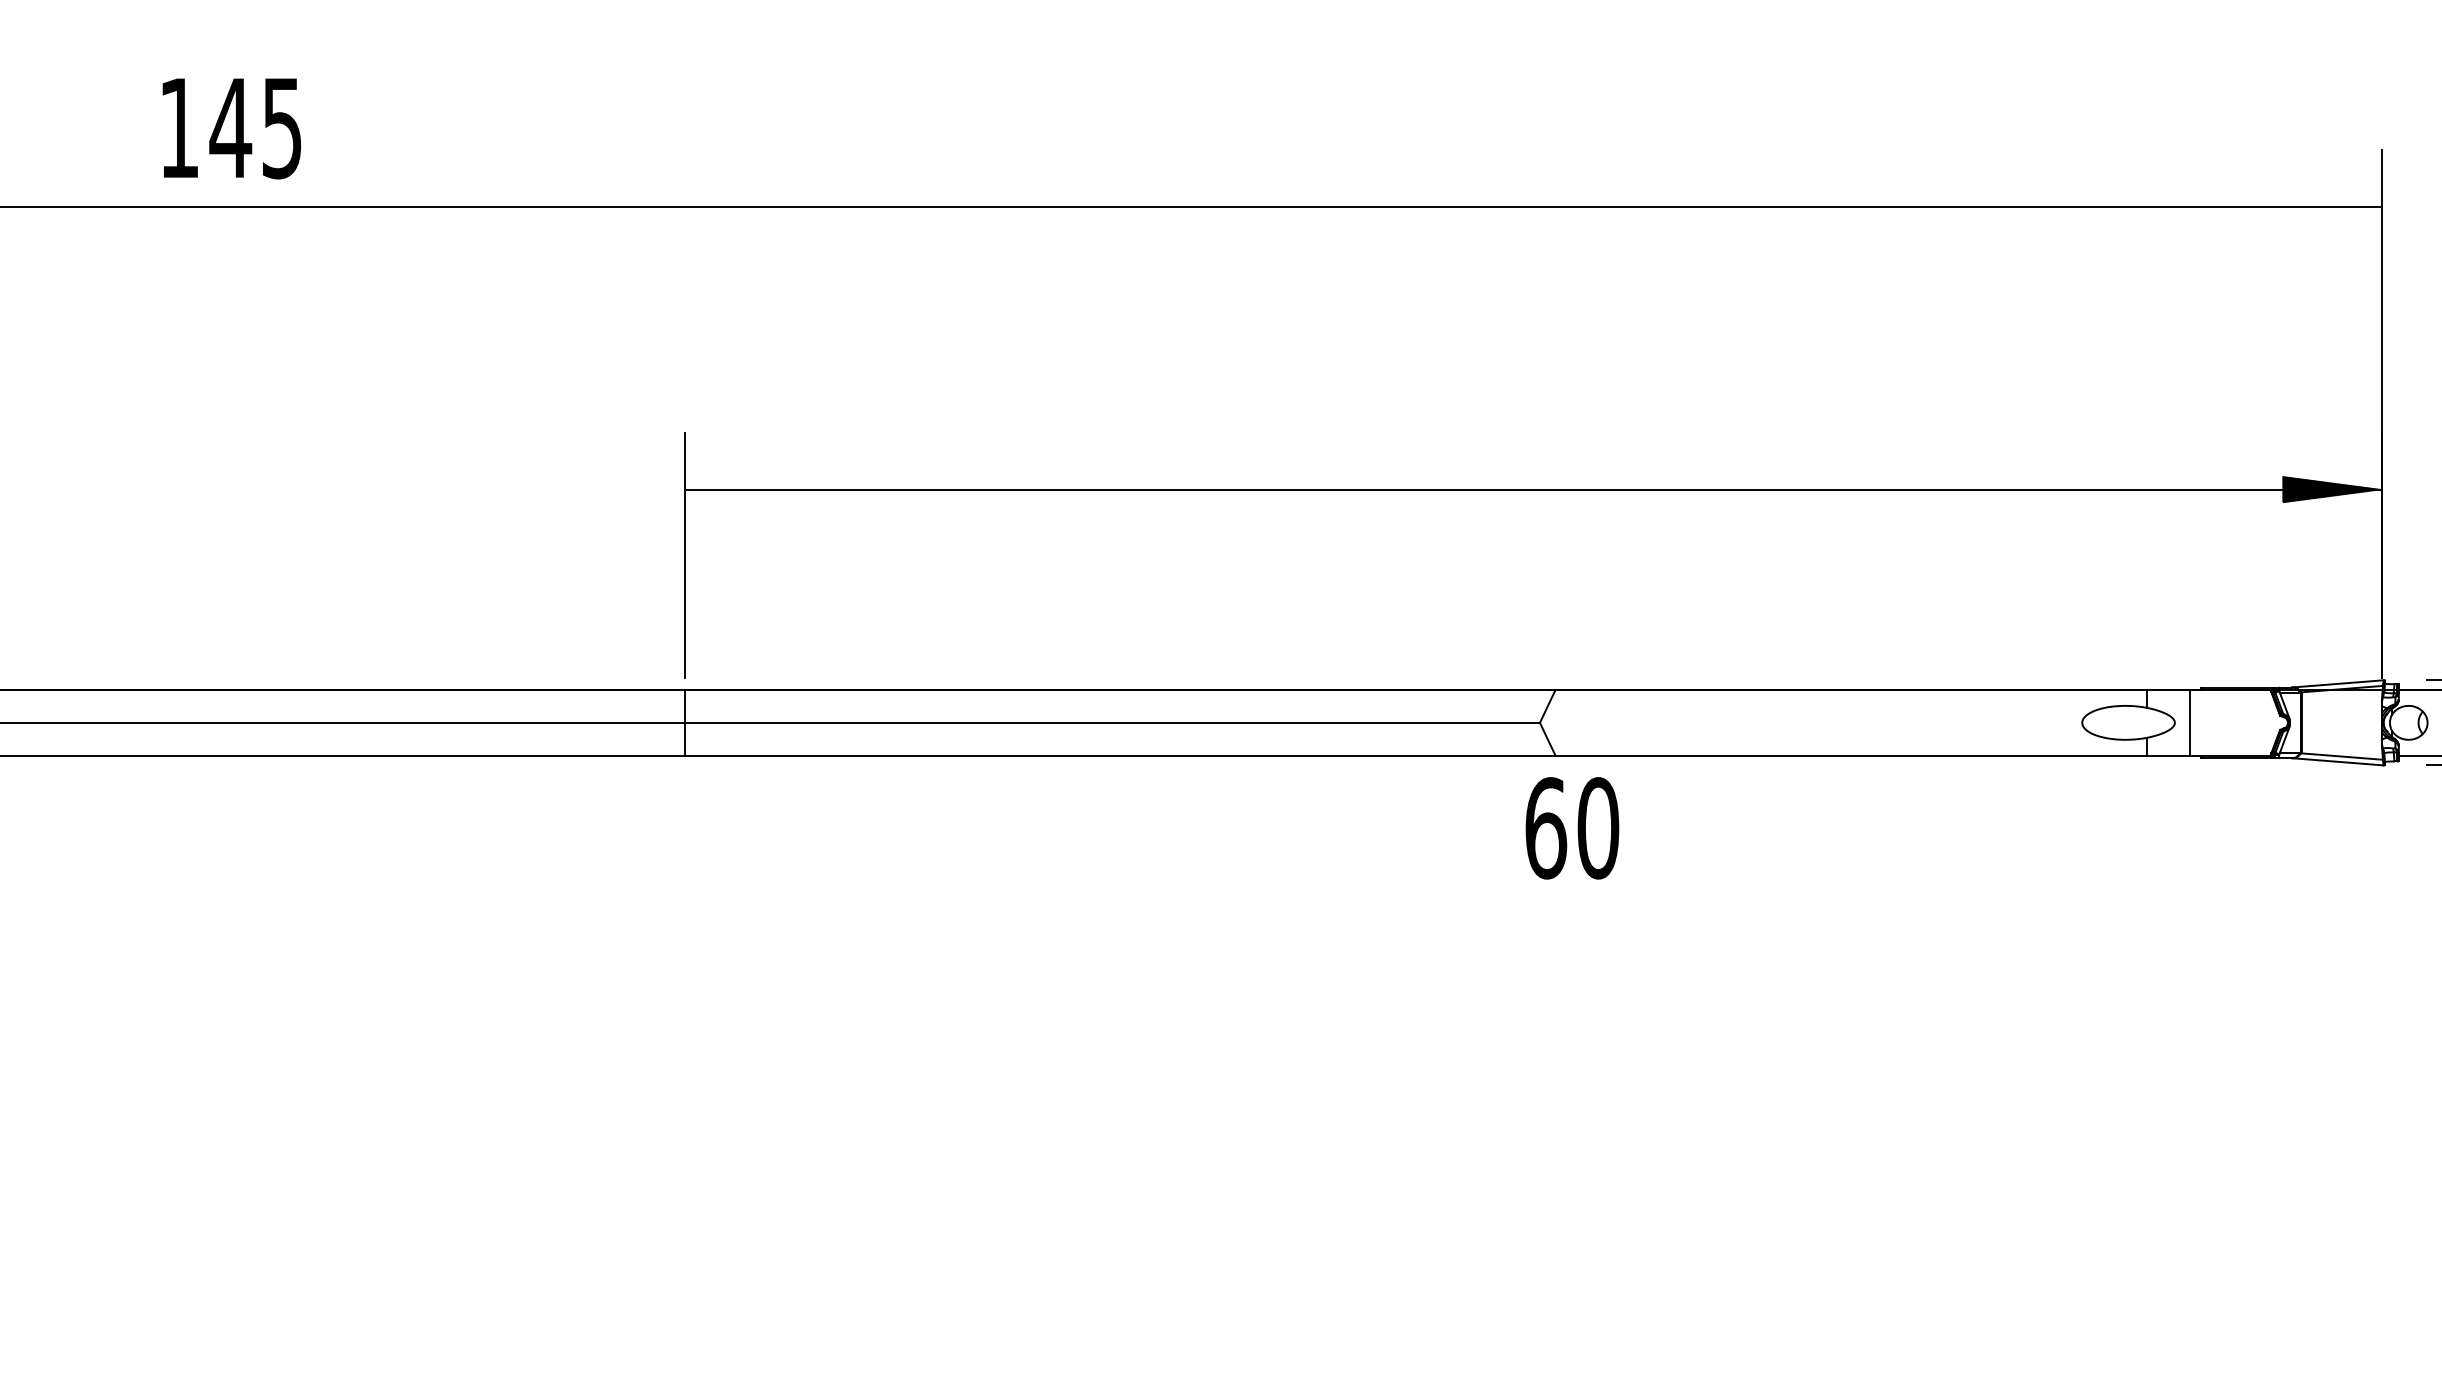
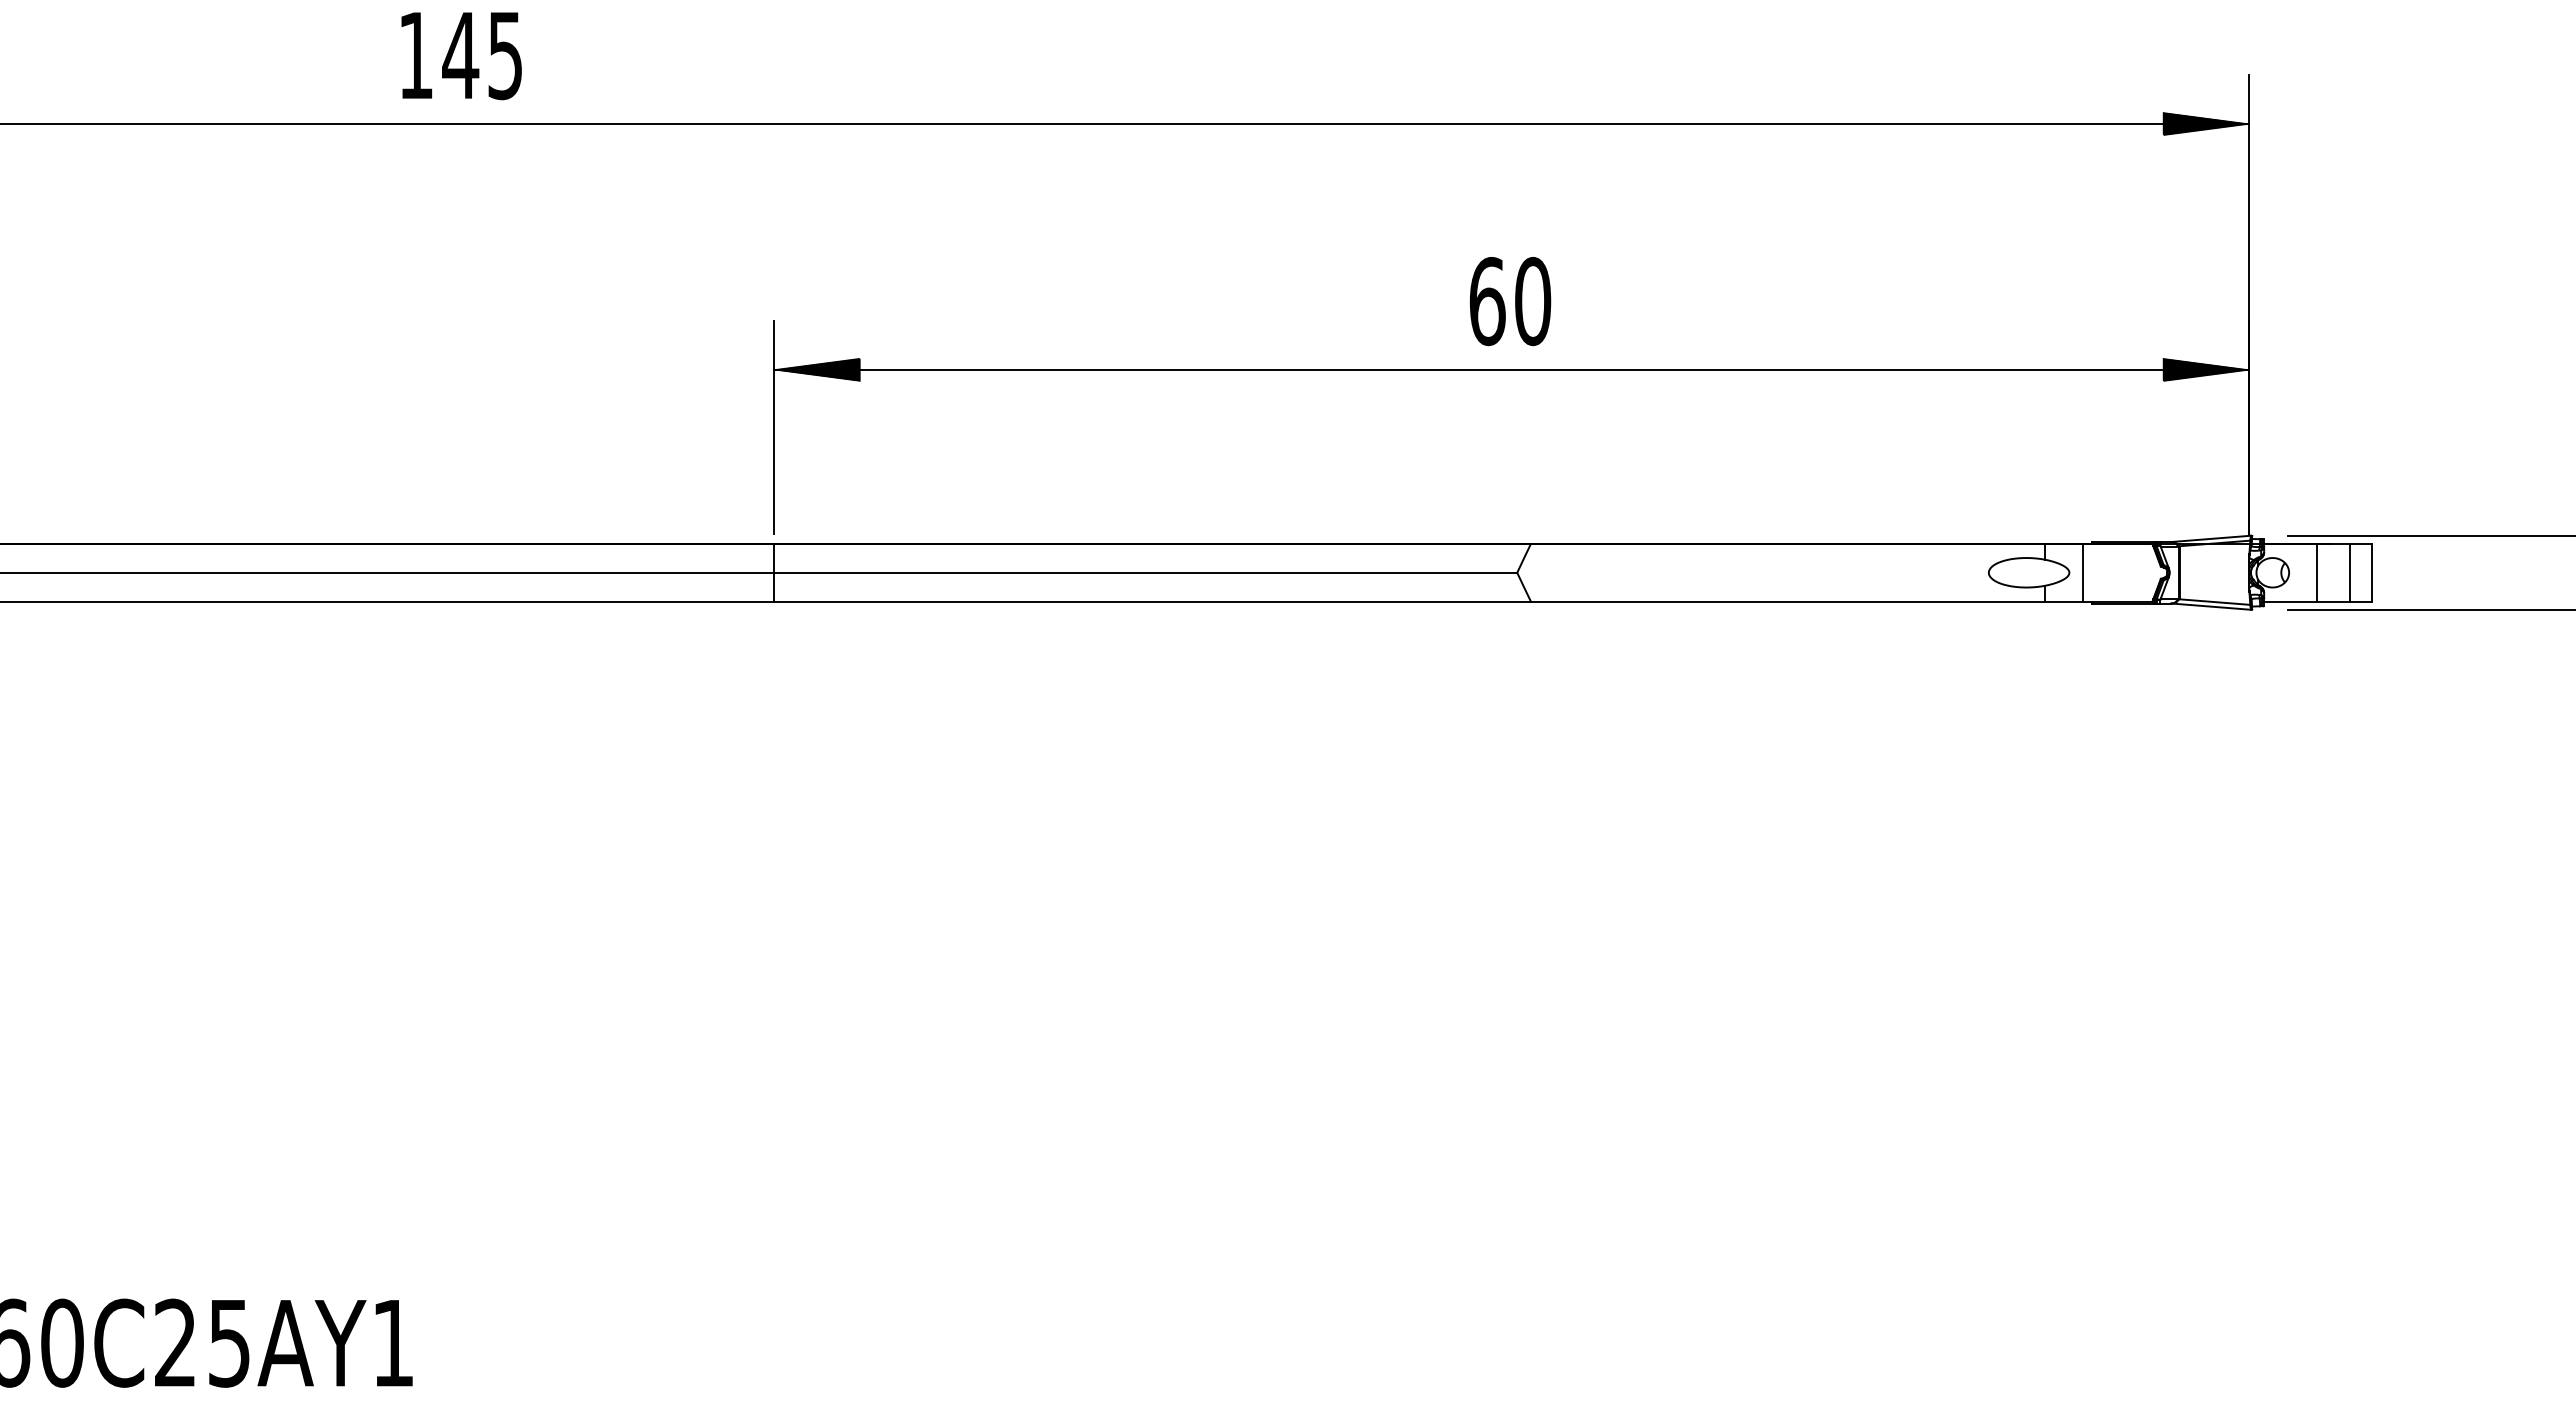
text: (231, 129) -> (461, 56), moved
hatch: (2331, 206) -> (2205, 123), added
hatch: (735, 489) -> (817, 369), added
text: (1572, 828) -> (1510, 301), moved

